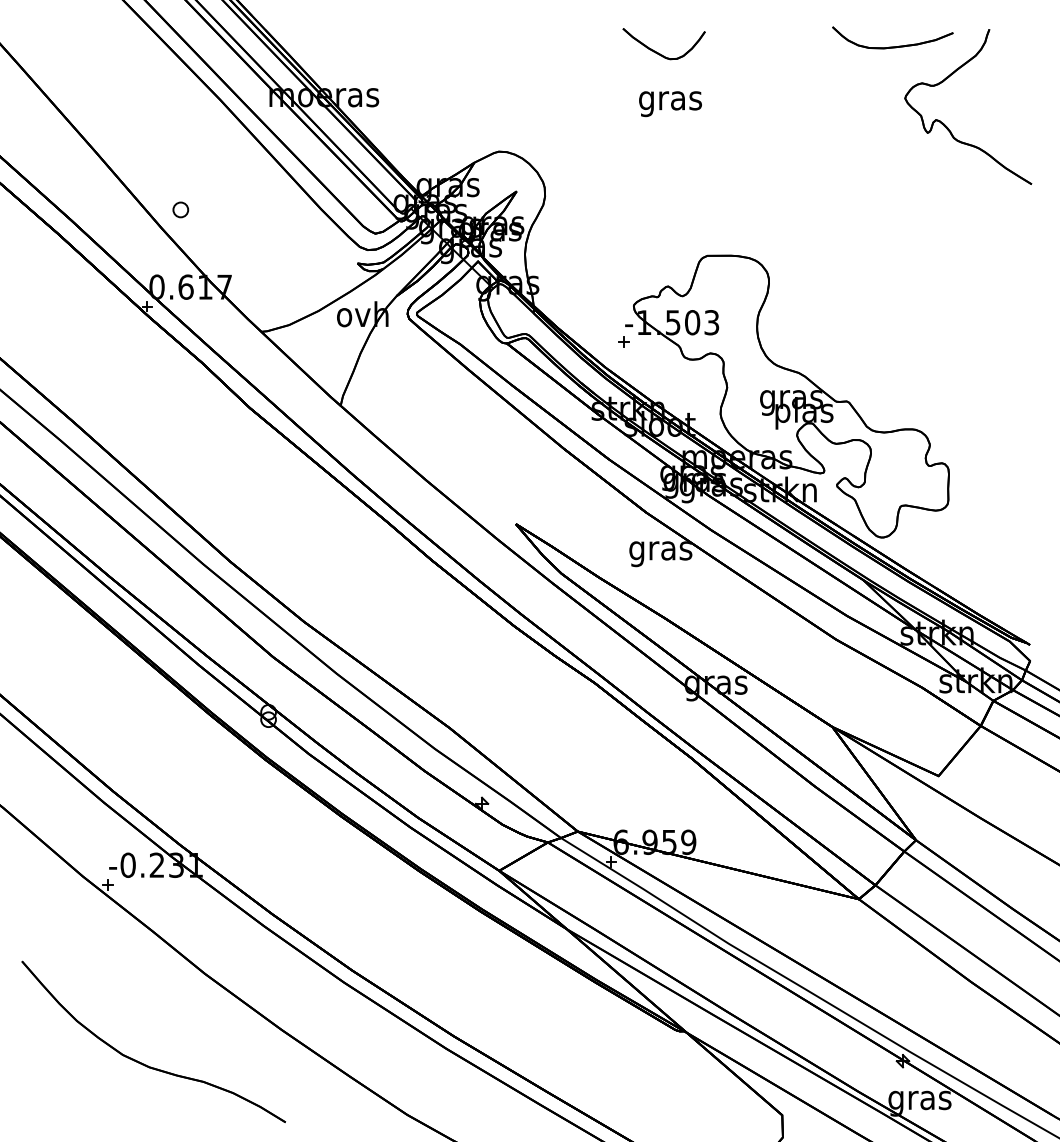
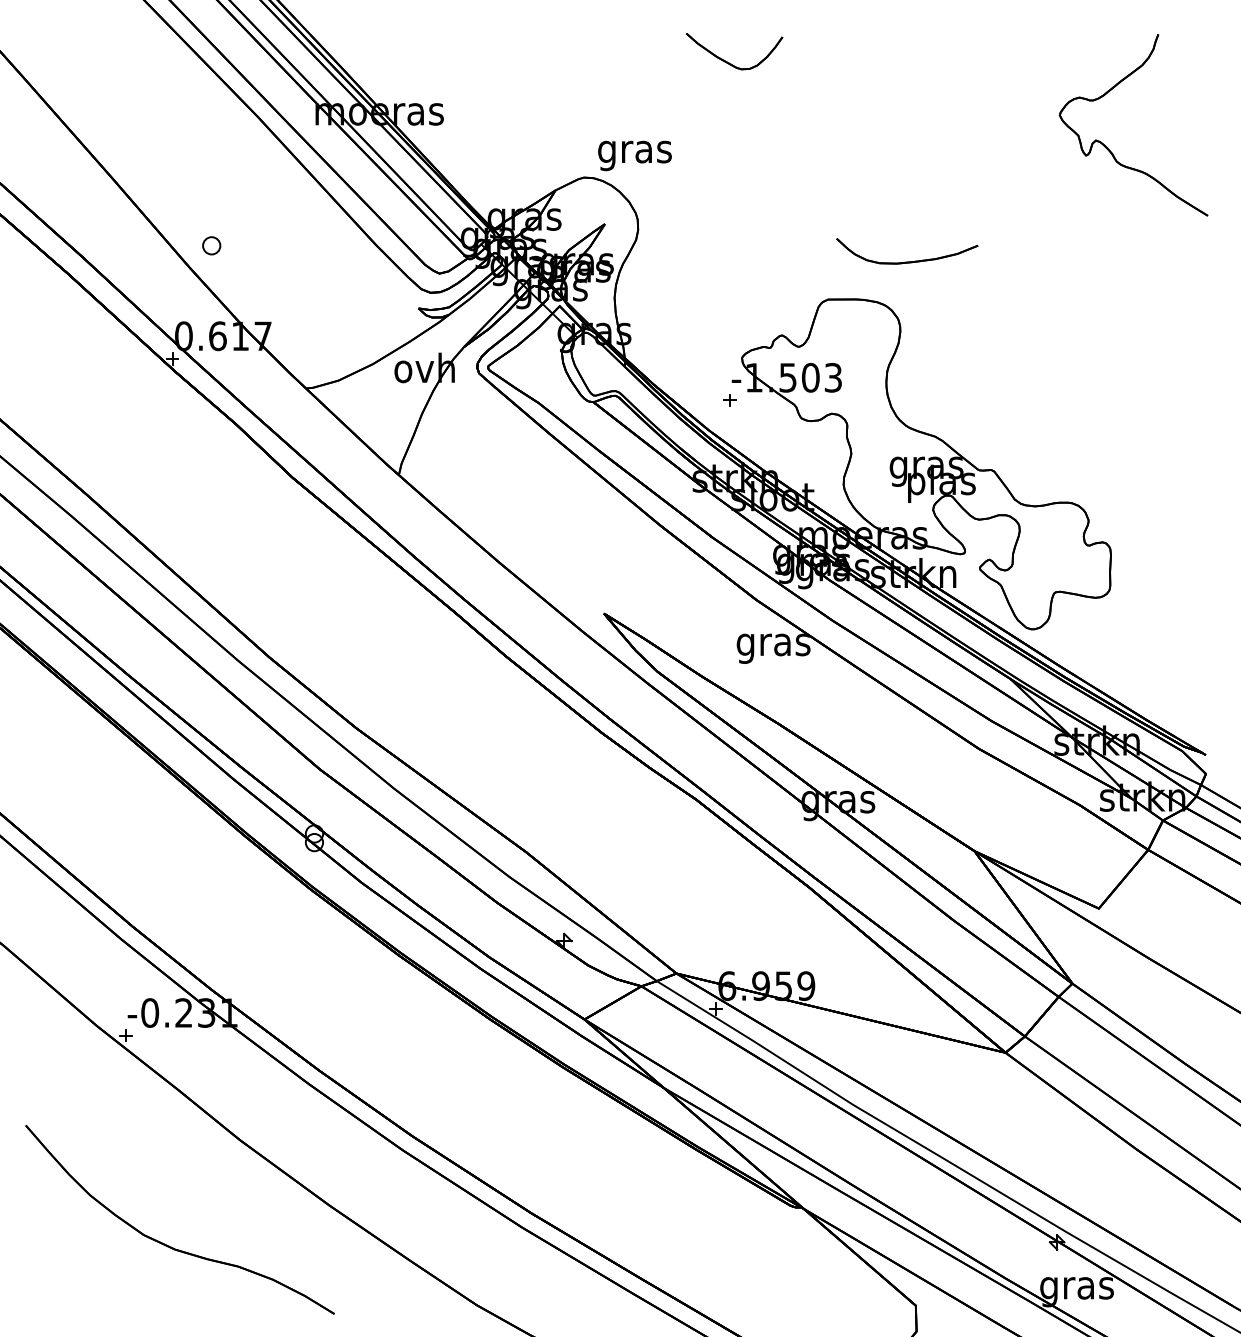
part: (893, 46) -> (907, 261), moved
part: (659, 53) -> (729, 62), moved
text: (670, 103) -> (634, 155), moved

